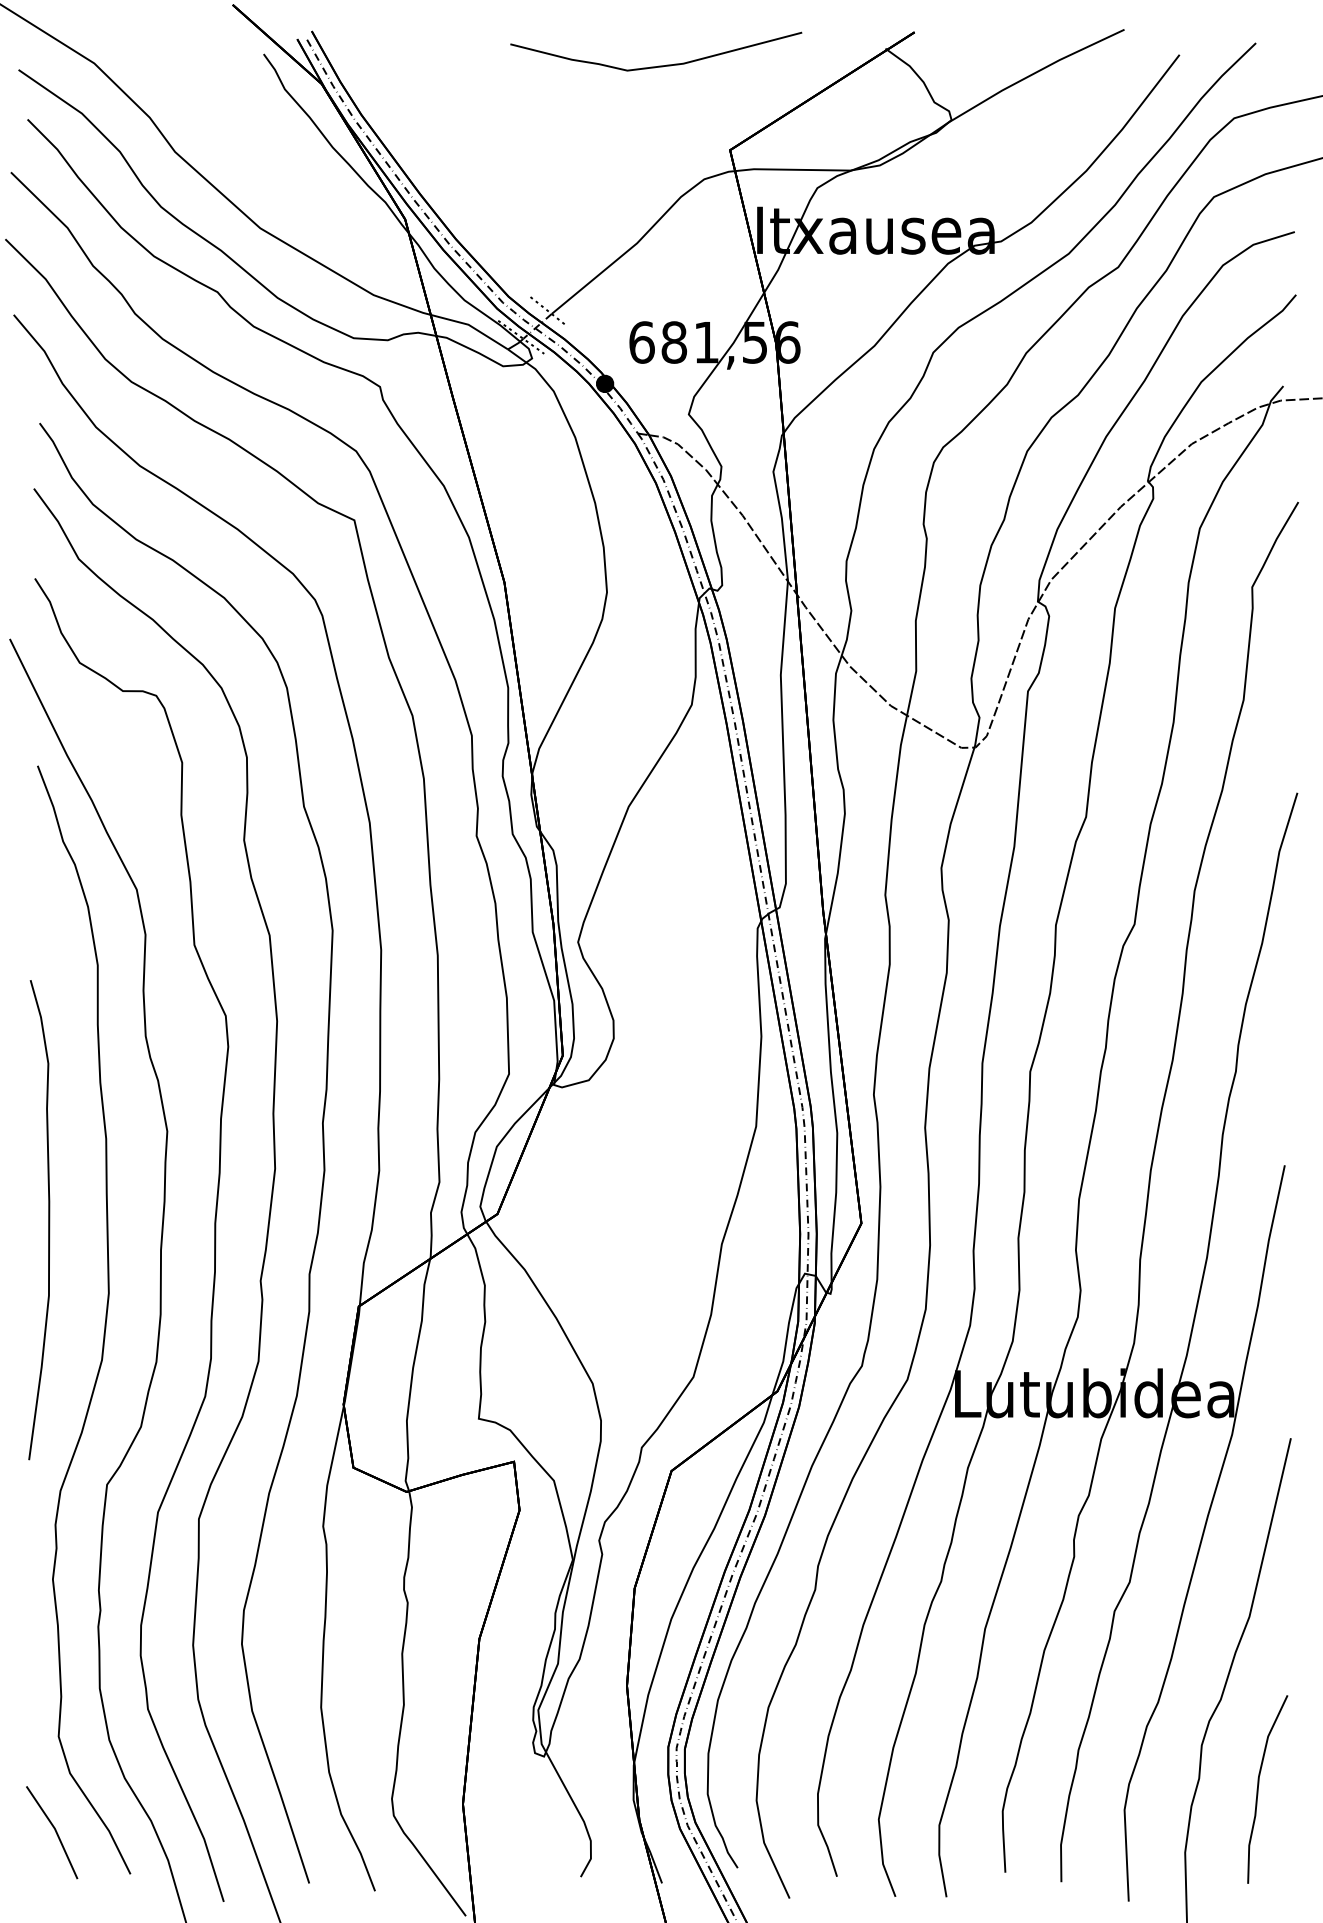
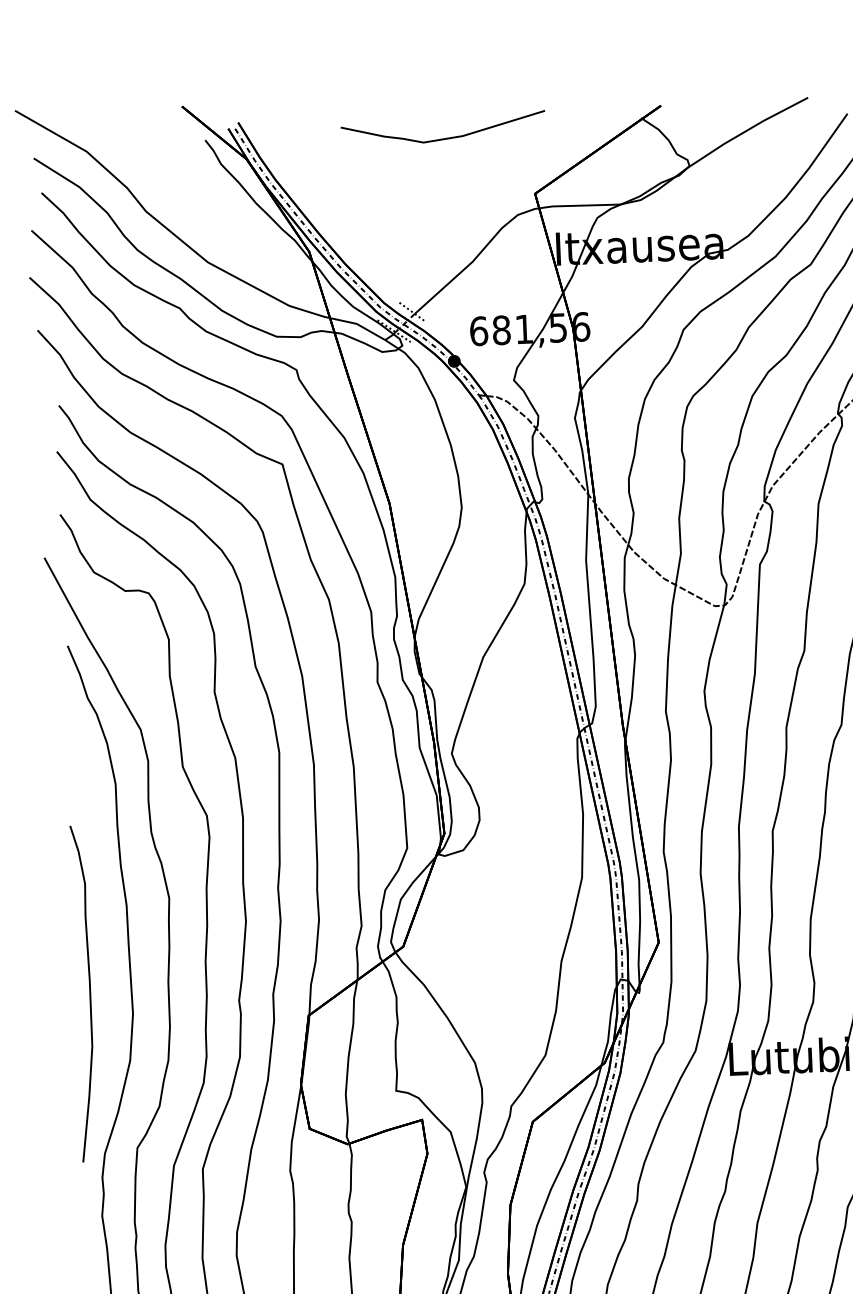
curve: (658, 65) -> (445, 138), moved
curve: (48, 1220) -> (89, 993), moved

